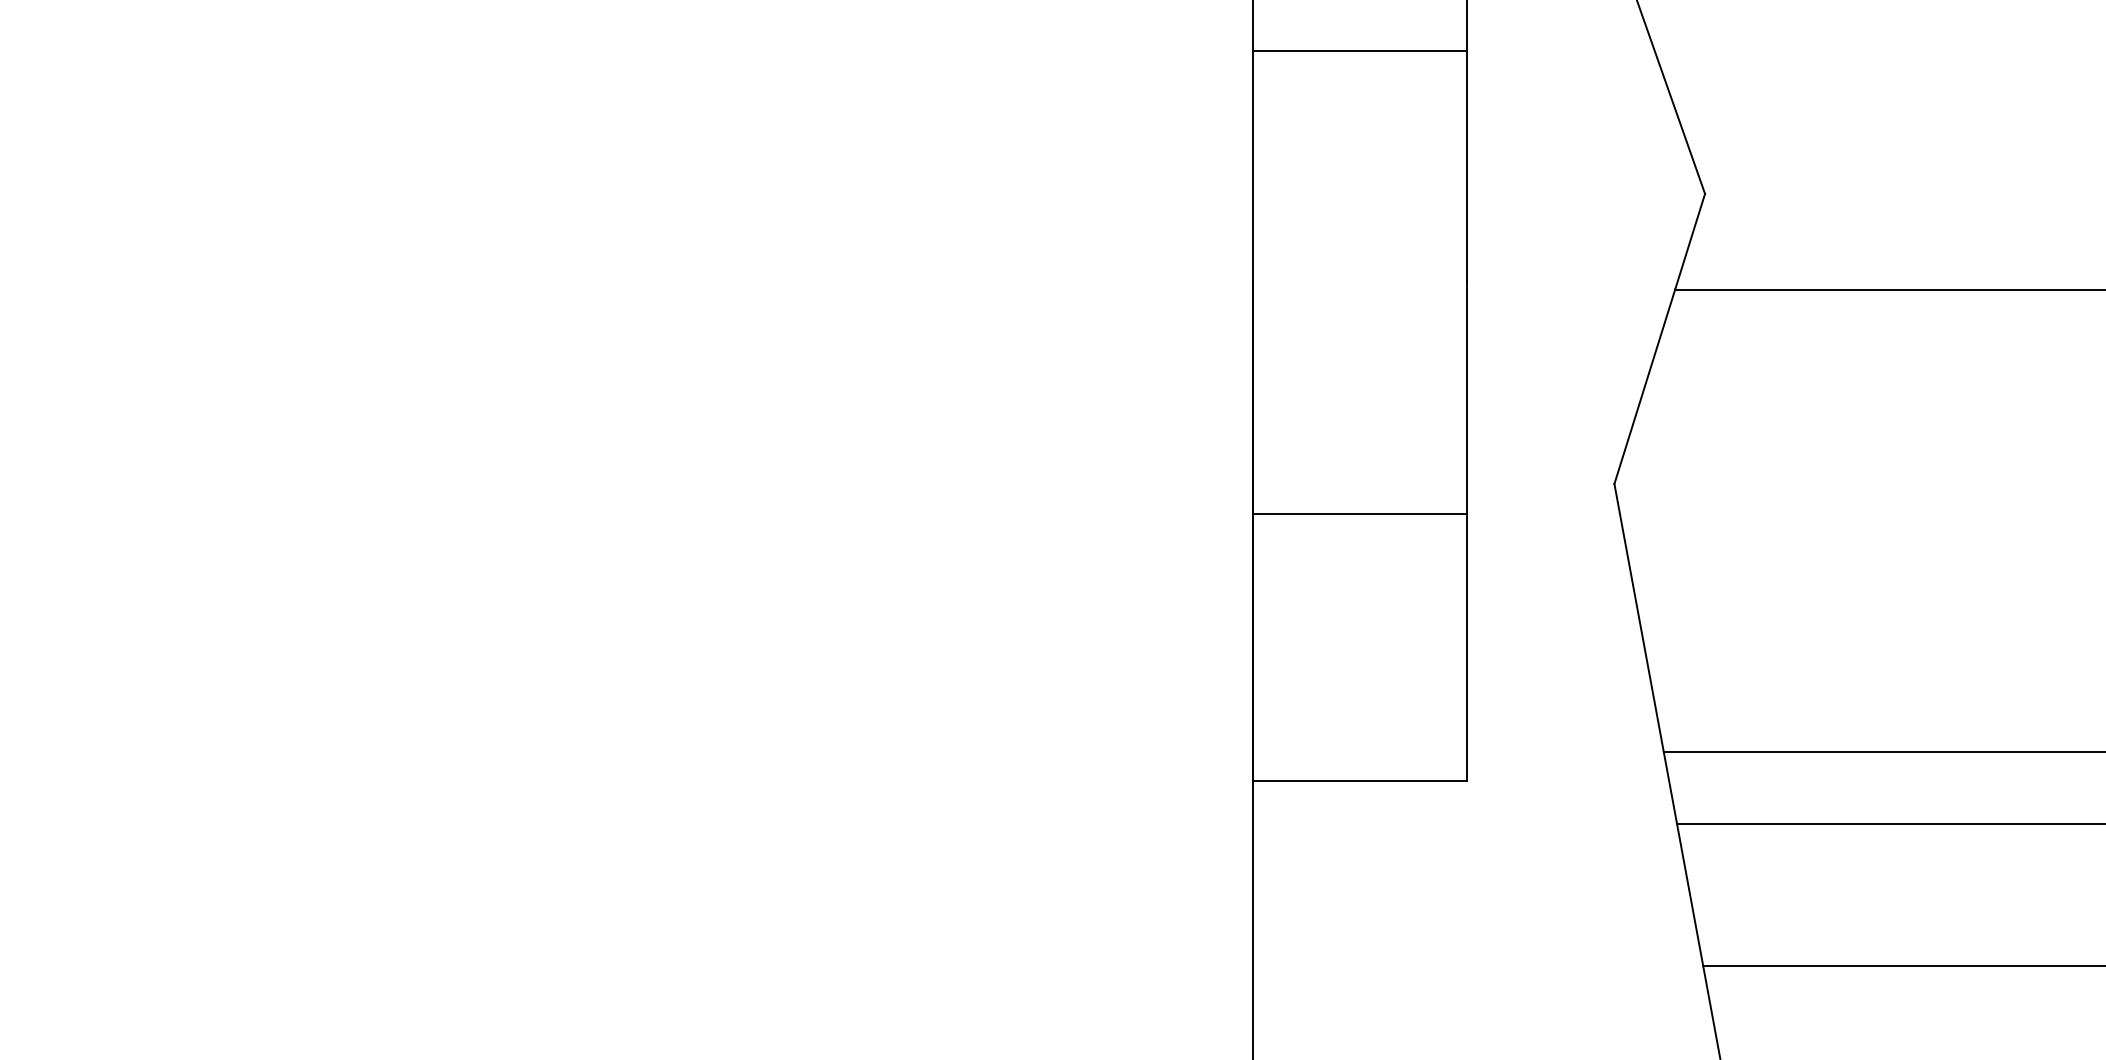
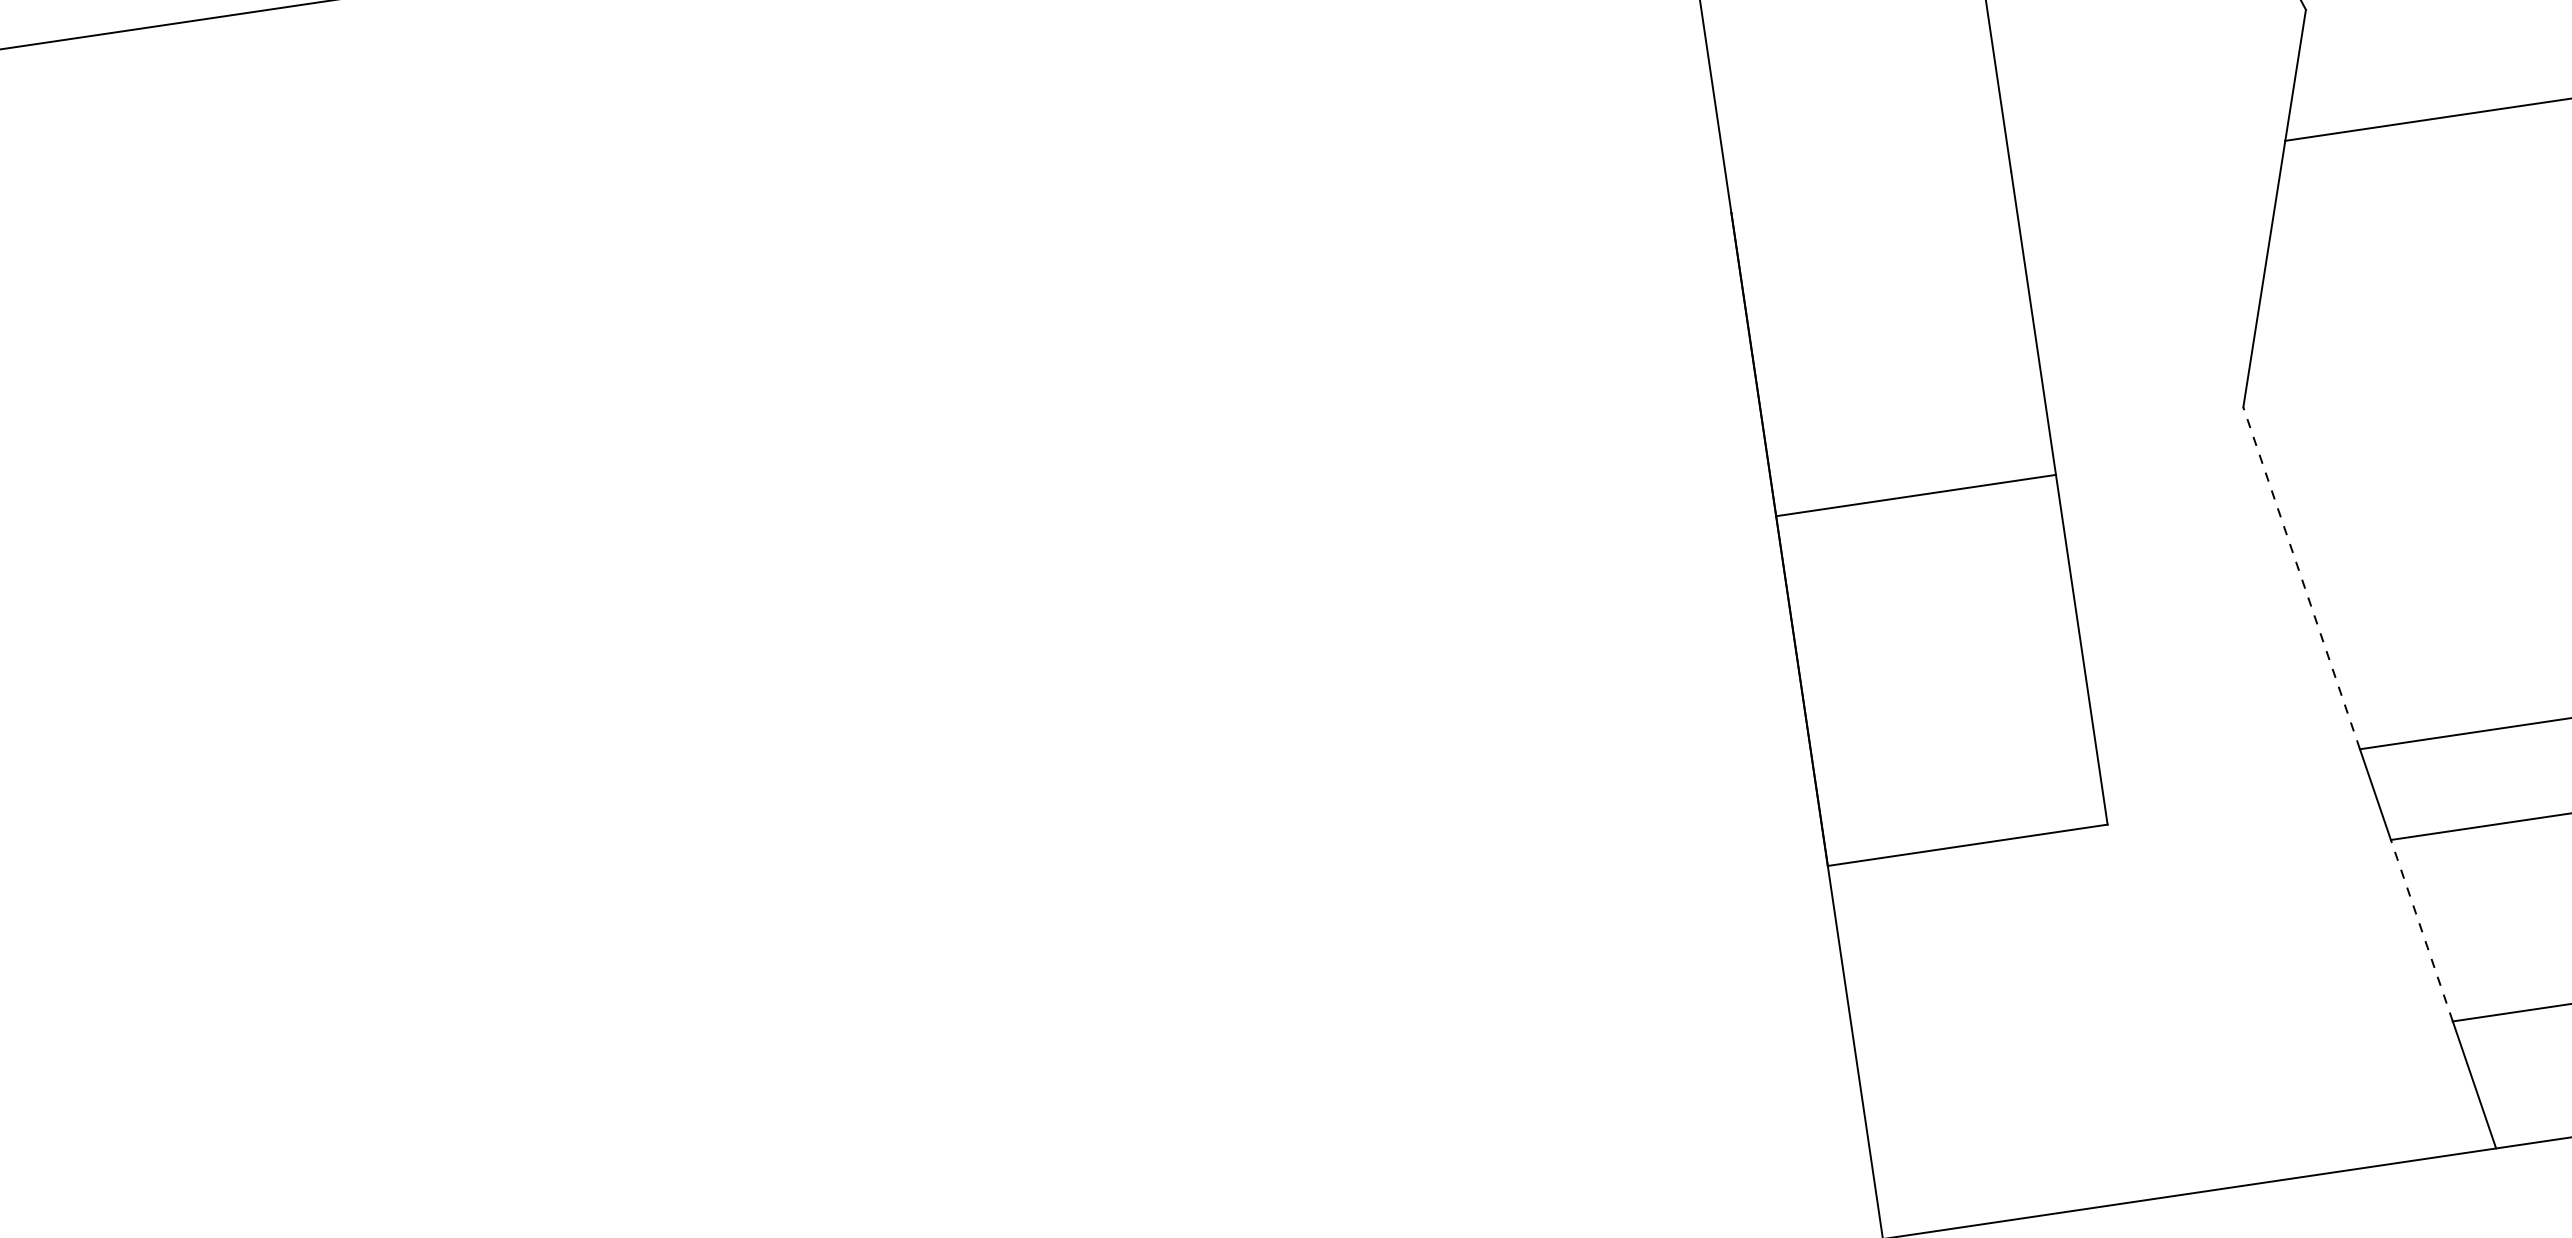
line: (1639, 617) -> (2301, 577), solid -> dashed
line: (1689, 894) -> (2421, 930), solid -> dashed

